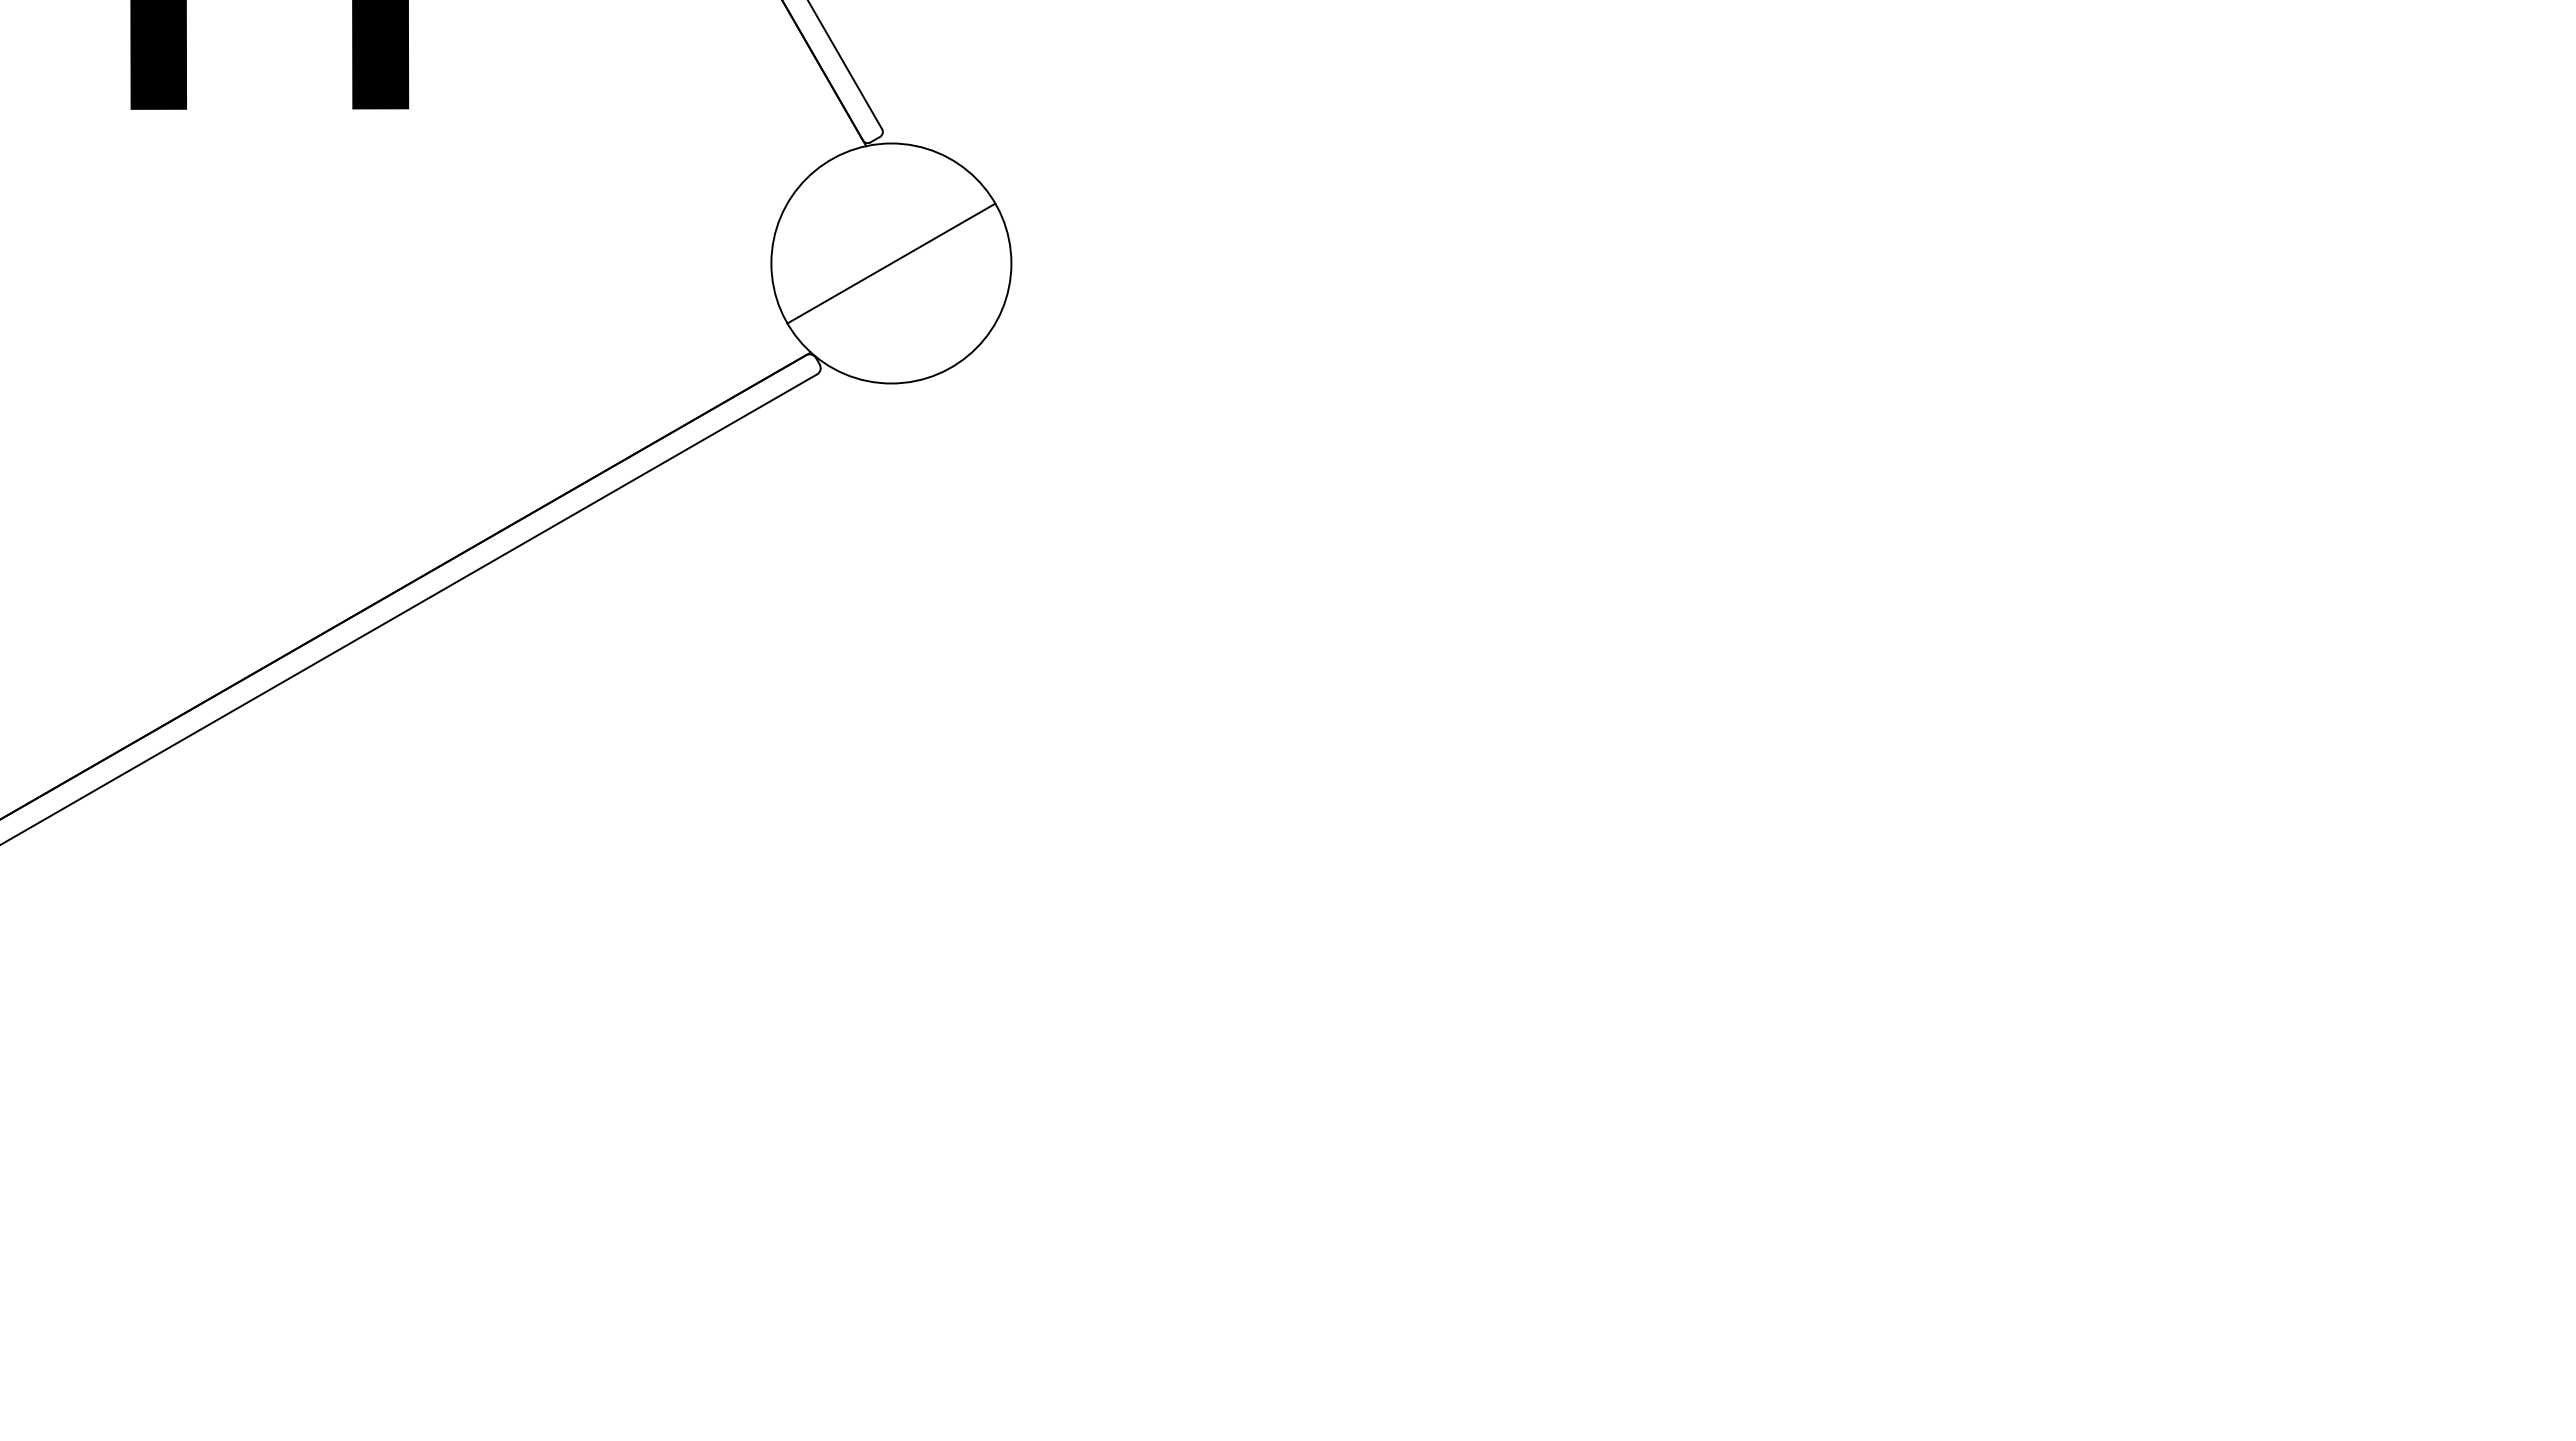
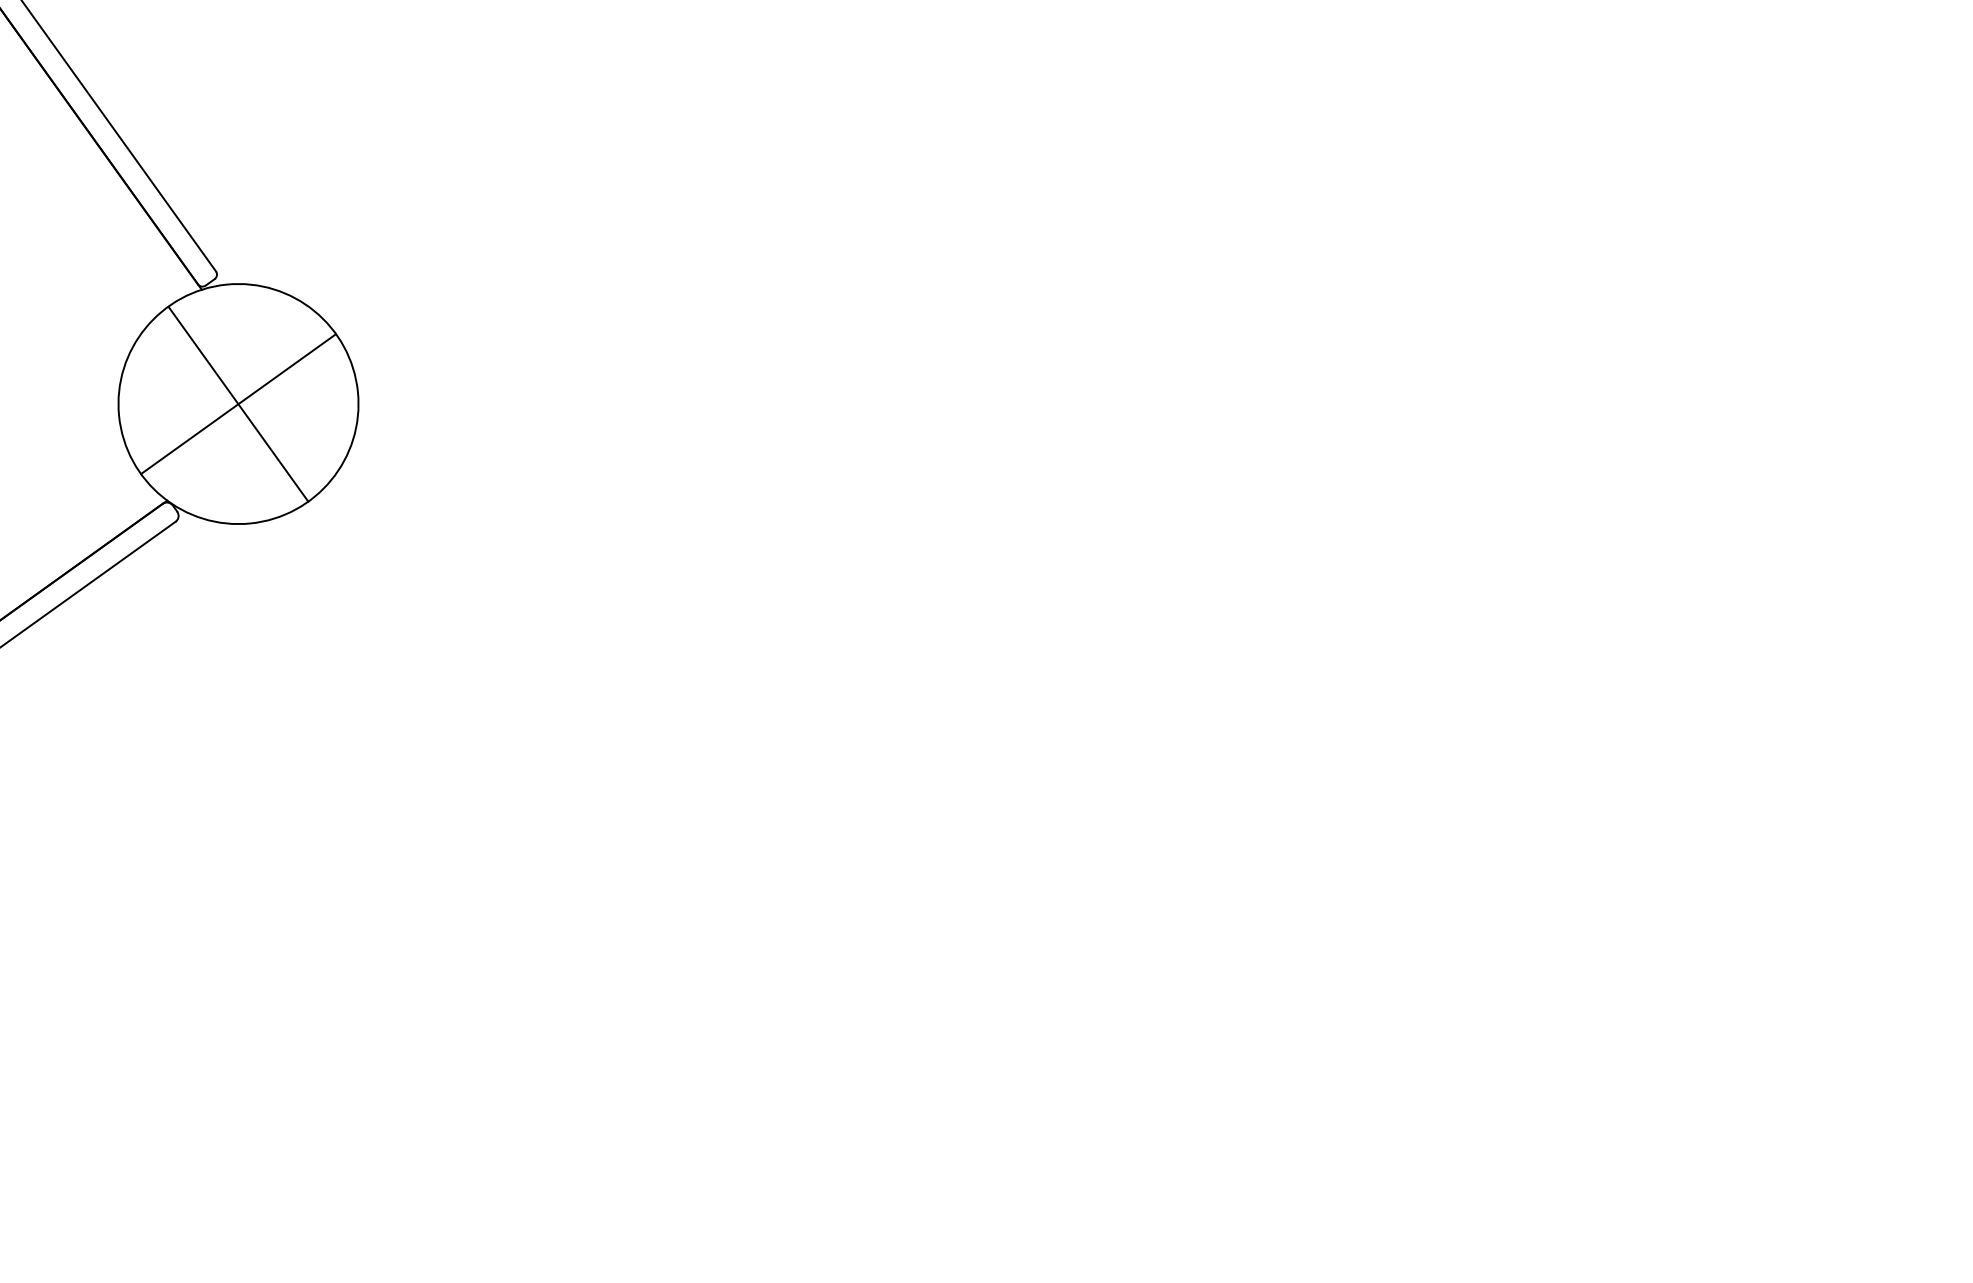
line: (891, 263) -> (238, 404), added

